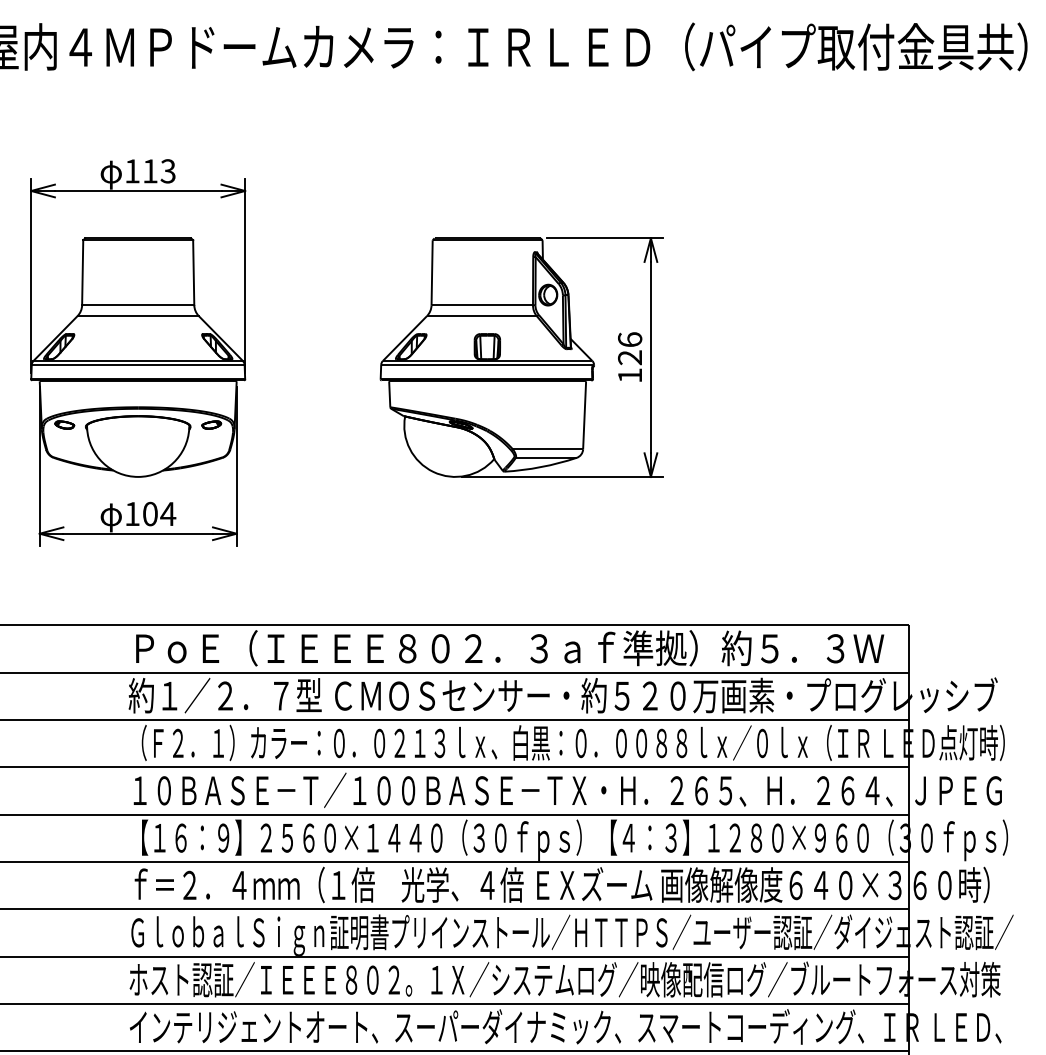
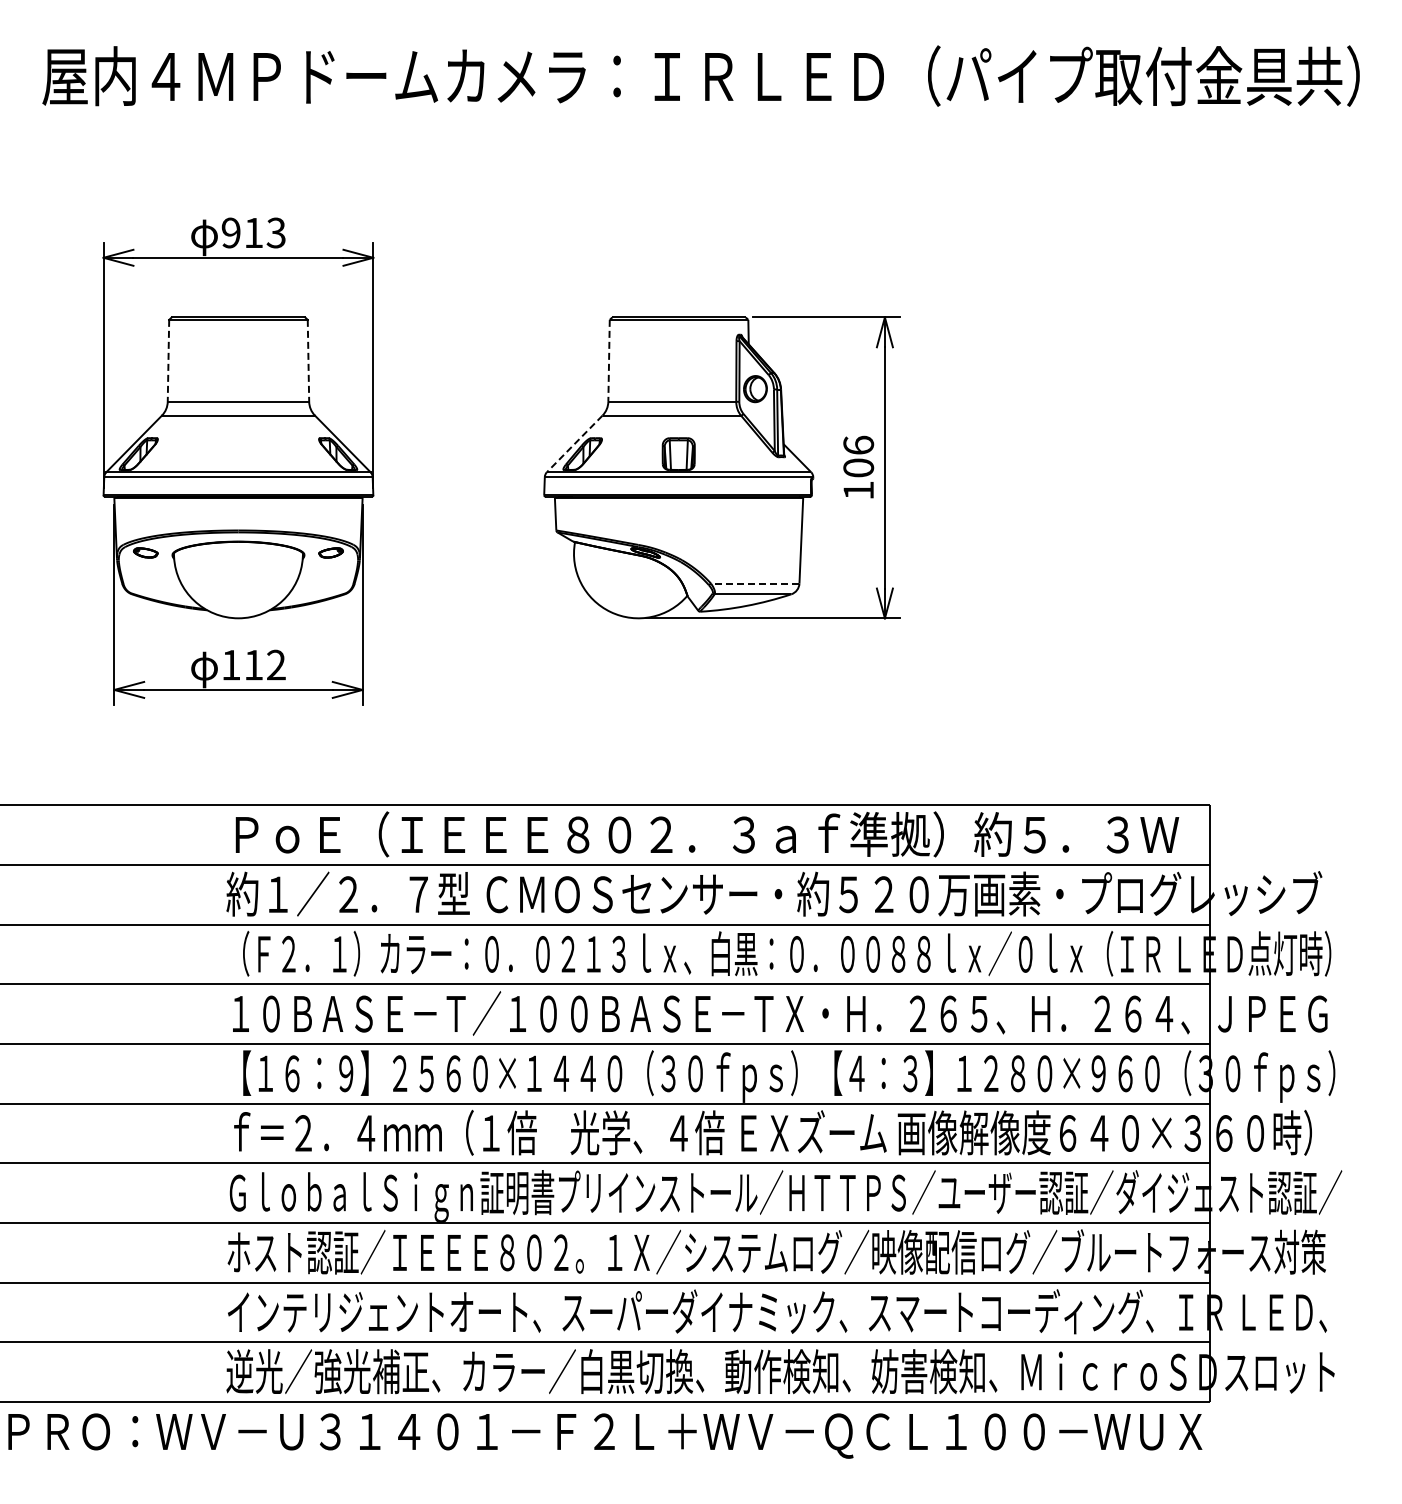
text: (131, 170) -> (230, 232), 113 -> 913
line: (82, 272) -> (168, 360), solid -> dashed
line: (193, 272) -> (308, 360), solid -> dashed
line: (432, 272) -> (609, 360), solid -> dashed
line: (404, 338) -> (574, 443), solid -> dashed
text: (629, 357) -> (858, 467), 126 -> 106
line: (547, 449) -> (754, 583), solid -> dashed
text: (159, 513) -> (265, 664), 104 -> 112

